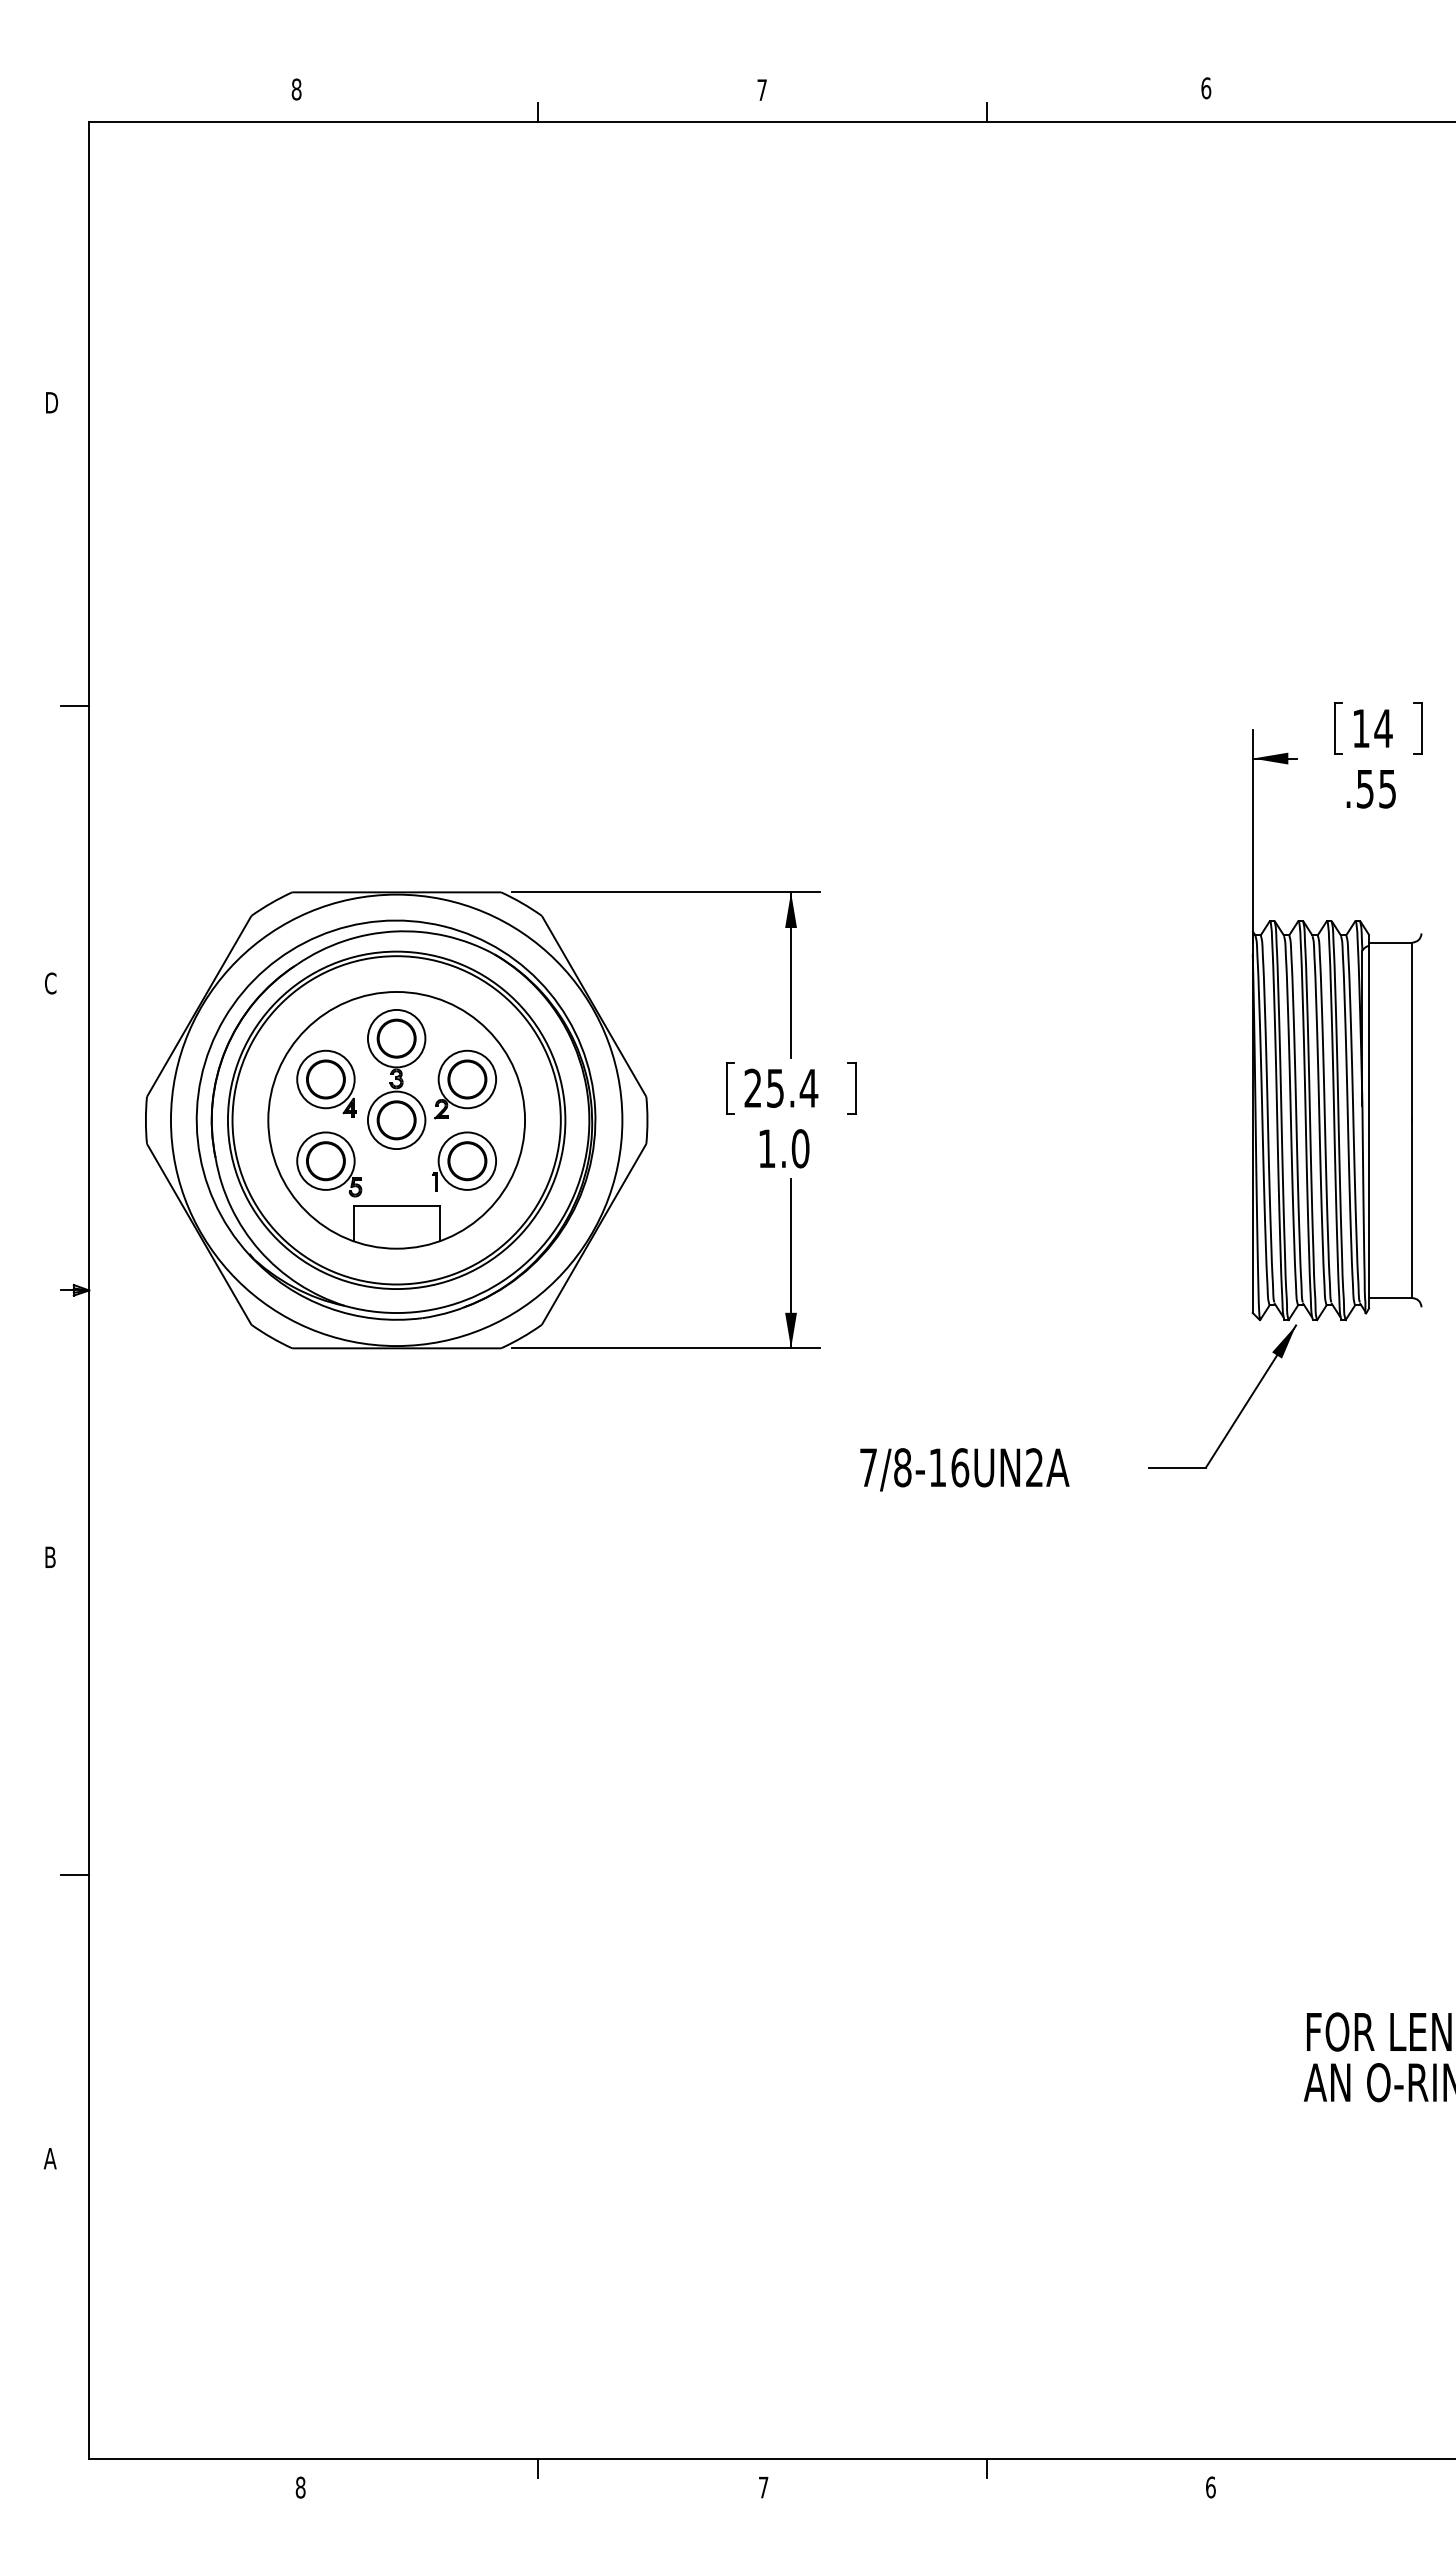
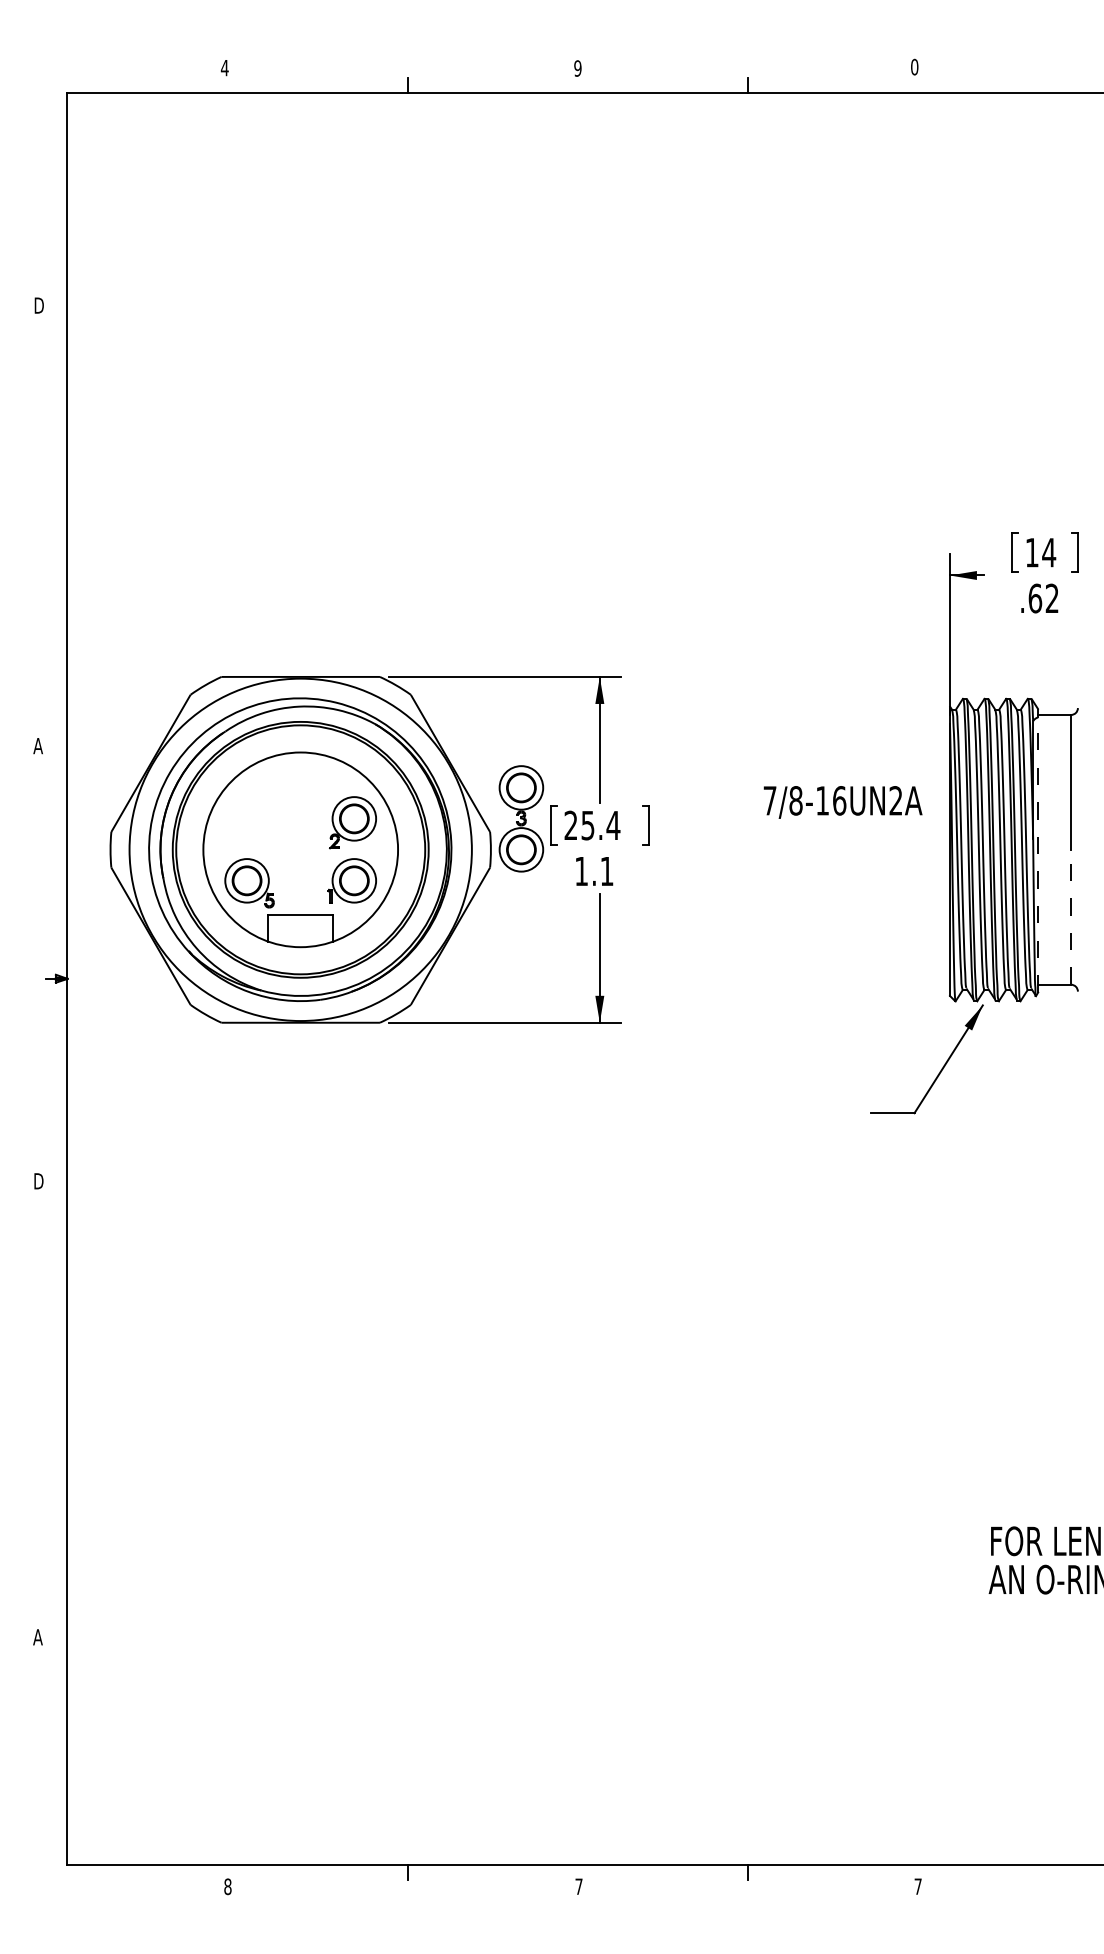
text: (1206, 88) -> (914, 67), 6 -> 0
text: (296, 89) -> (224, 68), 8 -> 4
text: (762, 90) -> (578, 68), 7 -> 9
line: (74, 706) -> (56, 535), removed
text: (1375, 788) -> (1043, 598), .55 -> .62
text: (50, 983) -> (38, 746), C -> A
part: (396, 1079) -> (521, 818), moved
part: (326, 1083) -> (247, 821), removed
line: (1369, 1126) -> (1038, 854), solid -> dashed
text: (800, 1148) -> (606, 871), 1.0 -> 1.1
line: (1412, 1209) -> (1071, 917), solid -> dashed
text: (964, 1469) -> (842, 802), moved
text: (52, 1557) -> (39, 1181), B -> D
line: (74, 1874) -> (56, 1421), removed
text: (1210, 2487) -> (917, 1886), 6 -> 7

